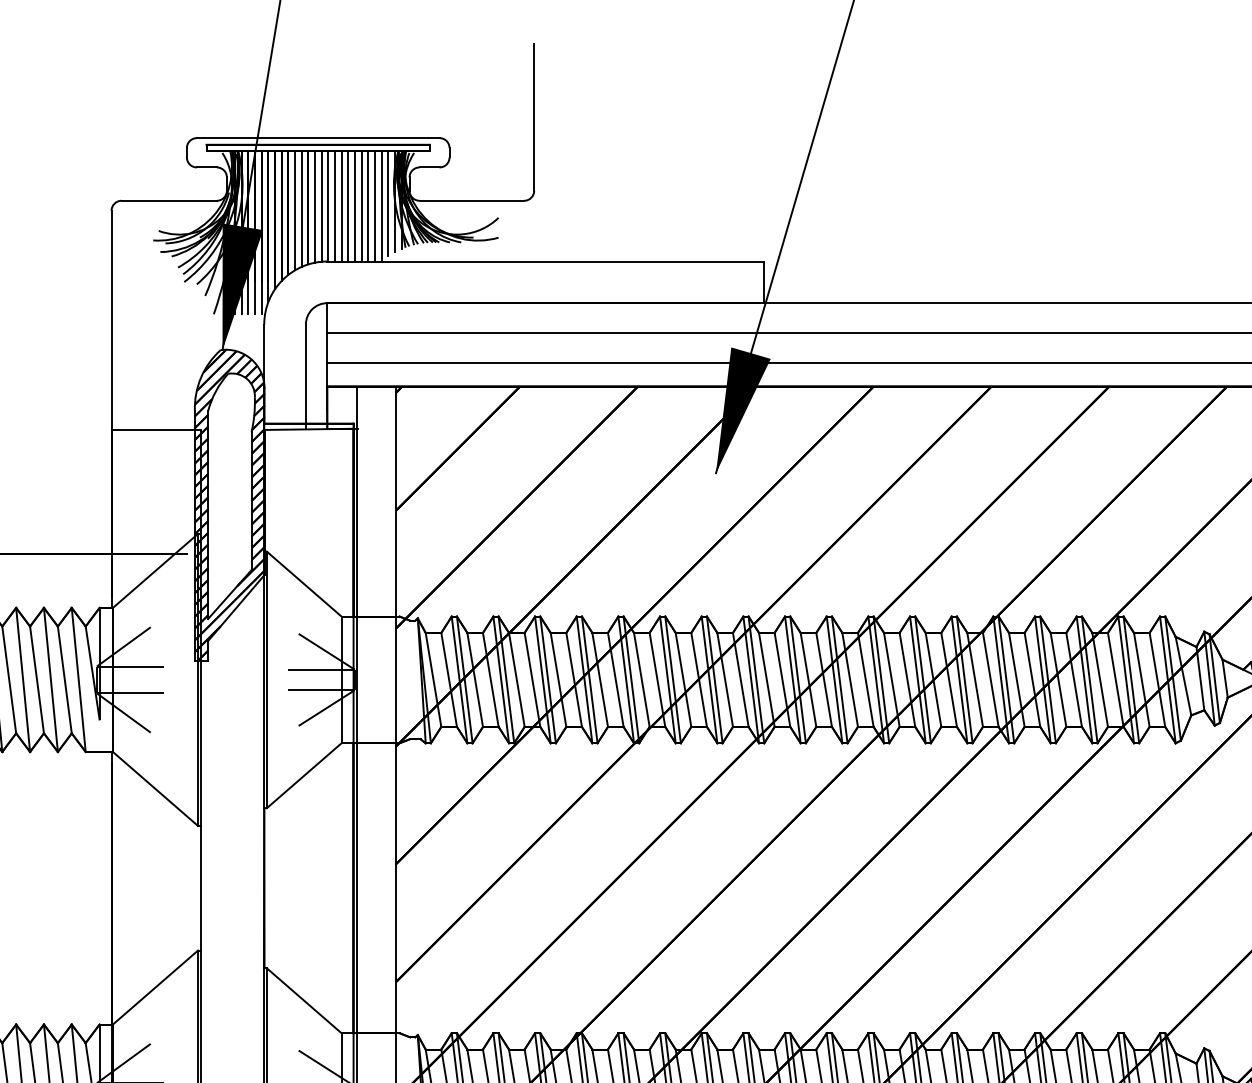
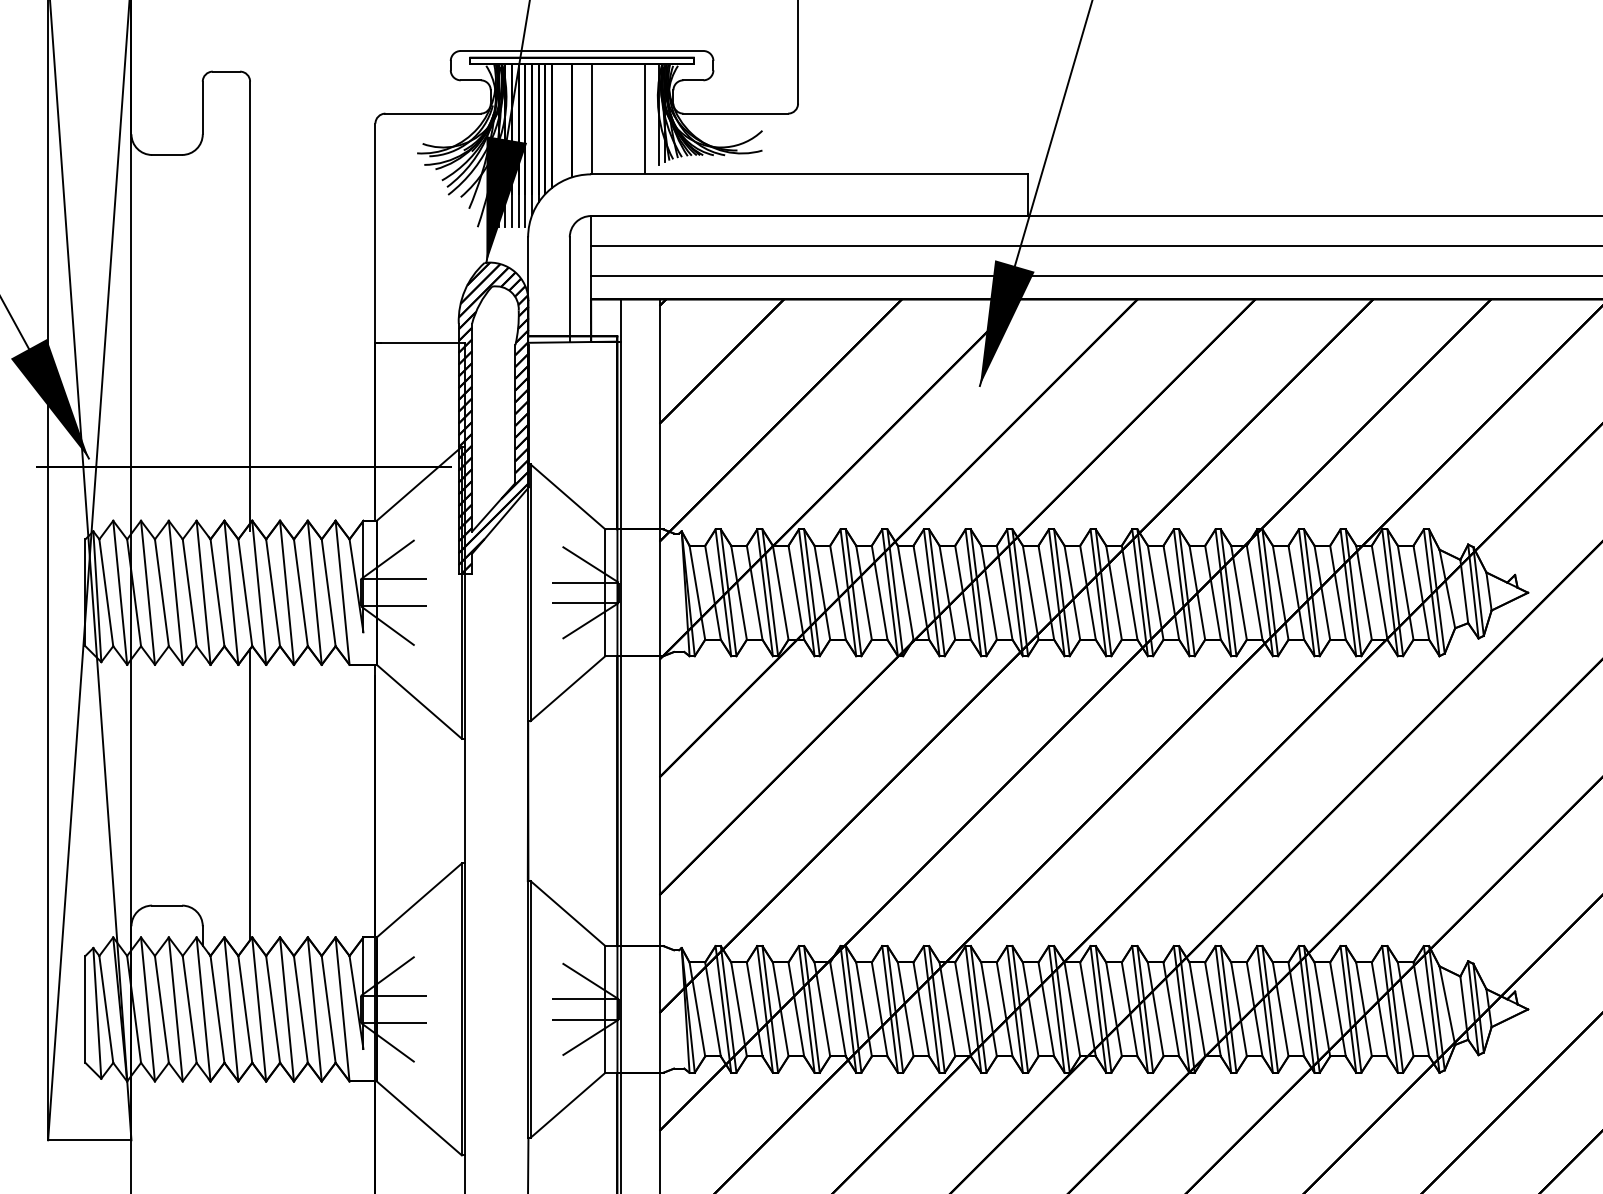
line: (388, 203) -> (652, 116), removed
line: (314, 206) -> (578, 119), removed
line: (321, 206) -> (585, 119), removed
line: (334, 206) -> (598, 119), removed
line: (341, 206) -> (605, 119), removed
line: (348, 206) -> (612, 119), removed
line: (354, 206) -> (618, 119), removed
line: (361, 206) -> (625, 119), removed
line: (368, 206) -> (632, 119), removed
line: (374, 206) -> (638, 119), removed
line: (301, 208) -> (565, 121), removed
line: (294, 210) -> (558, 123), removed

